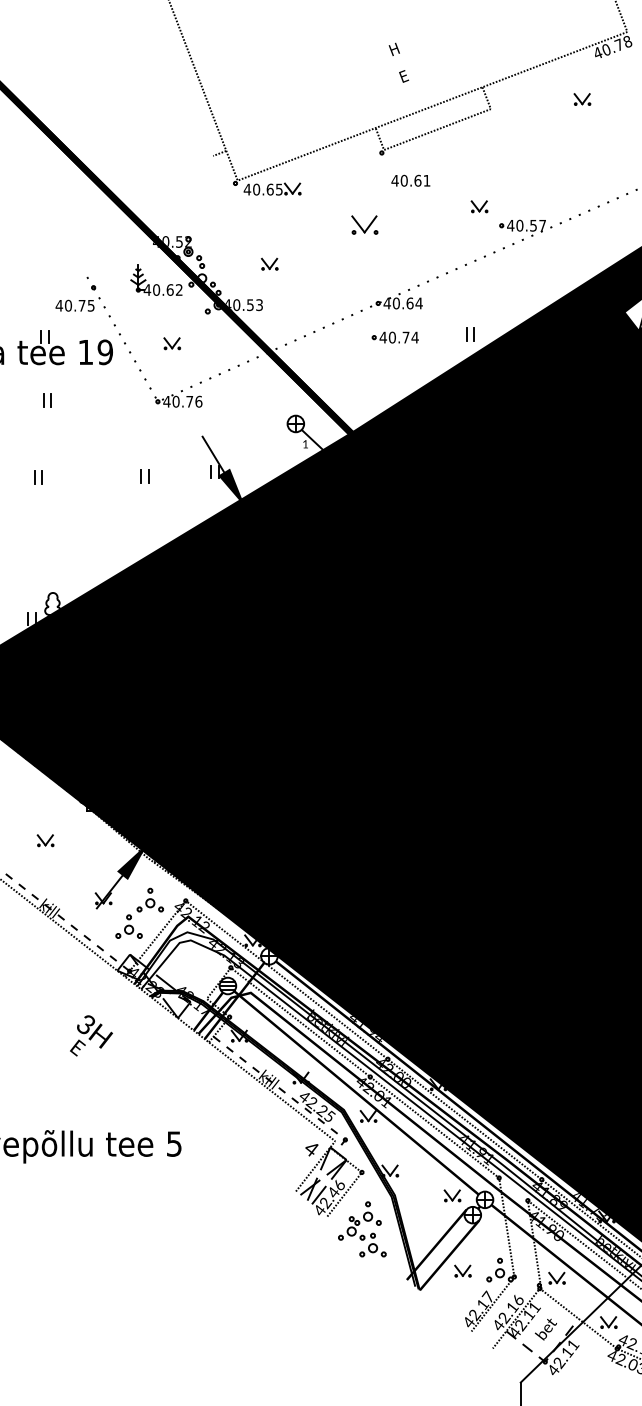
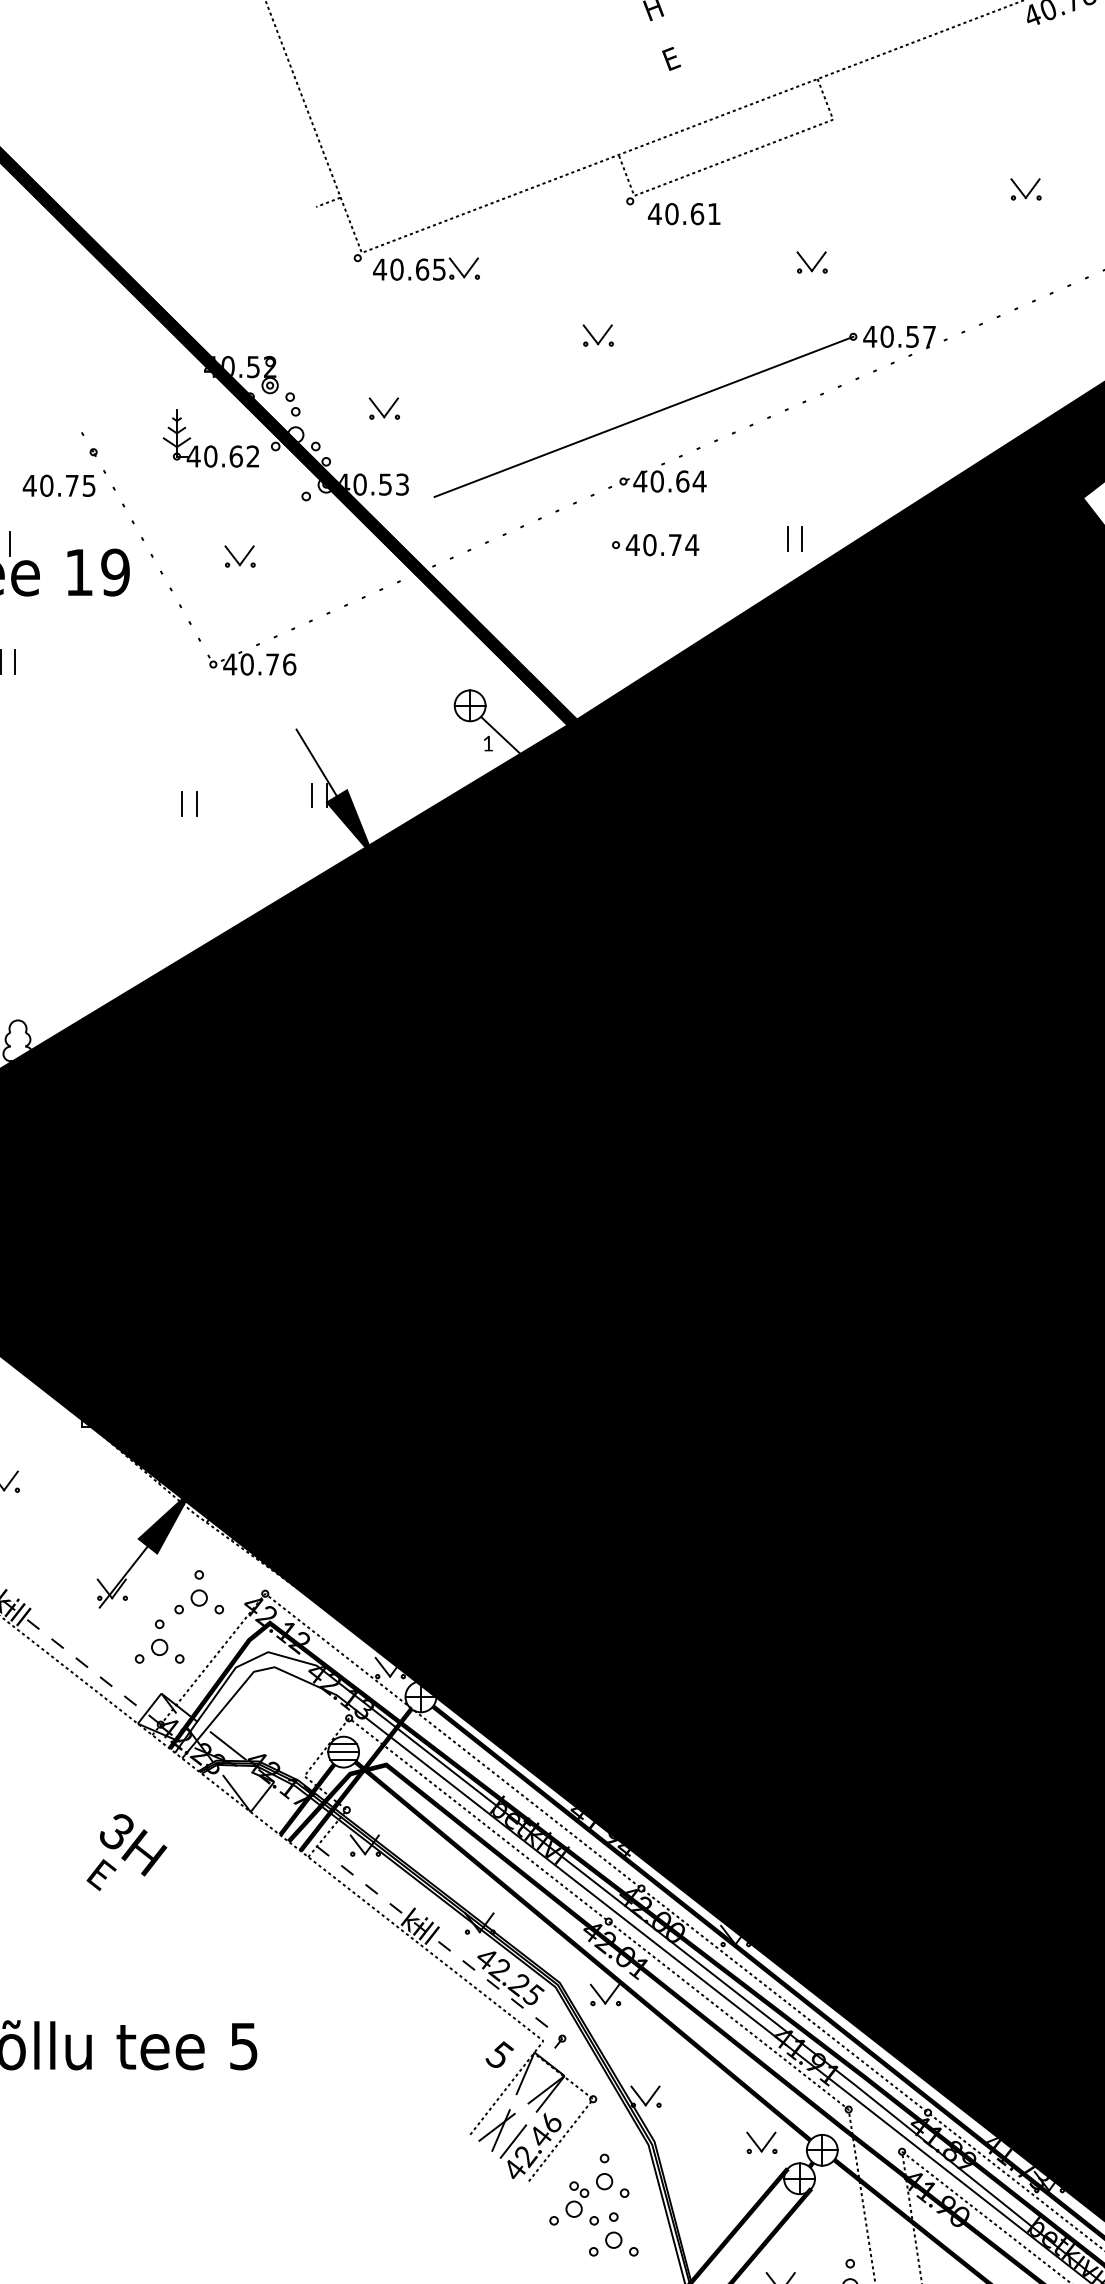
part: (582, 99) -> (1026, 189), moved
text: (410, 180) -> (683, 213), moved
part: (479, 206) -> (811, 261), moved
part: (364, 224) -> (597, 334), size x0.62
part: (269, 263) -> (383, 407), moved
line: (388, 268) -> (642, 416), added
text: (91, 1035) -> (126, 1851), moved
text: (311, 1148) -> (499, 2054), 4 -> 5

